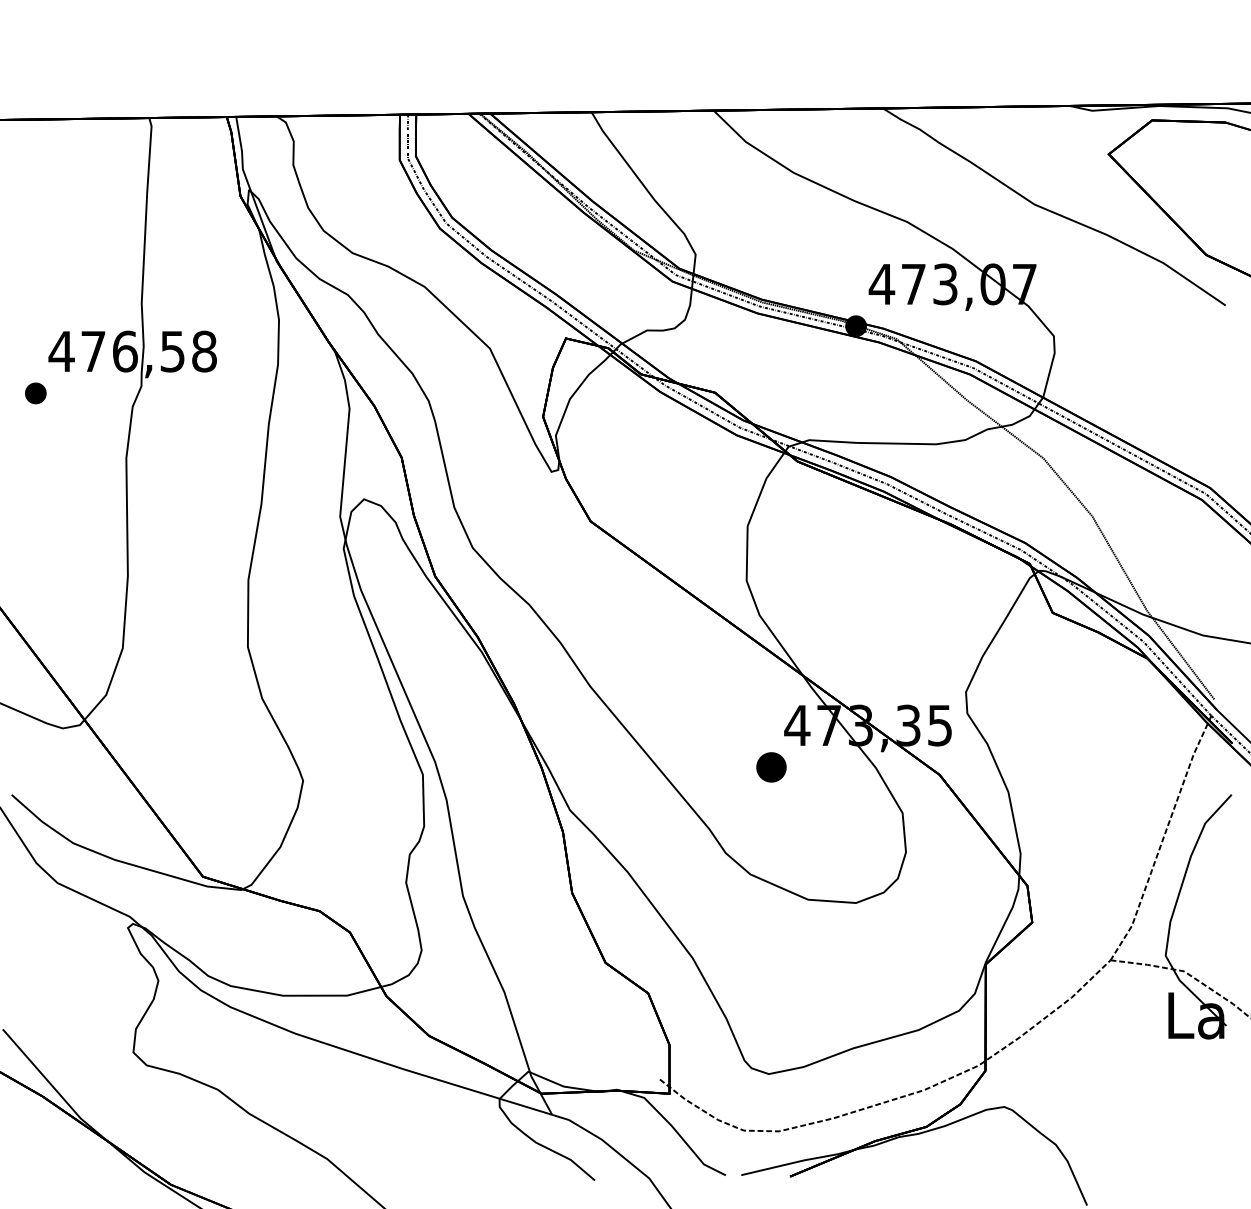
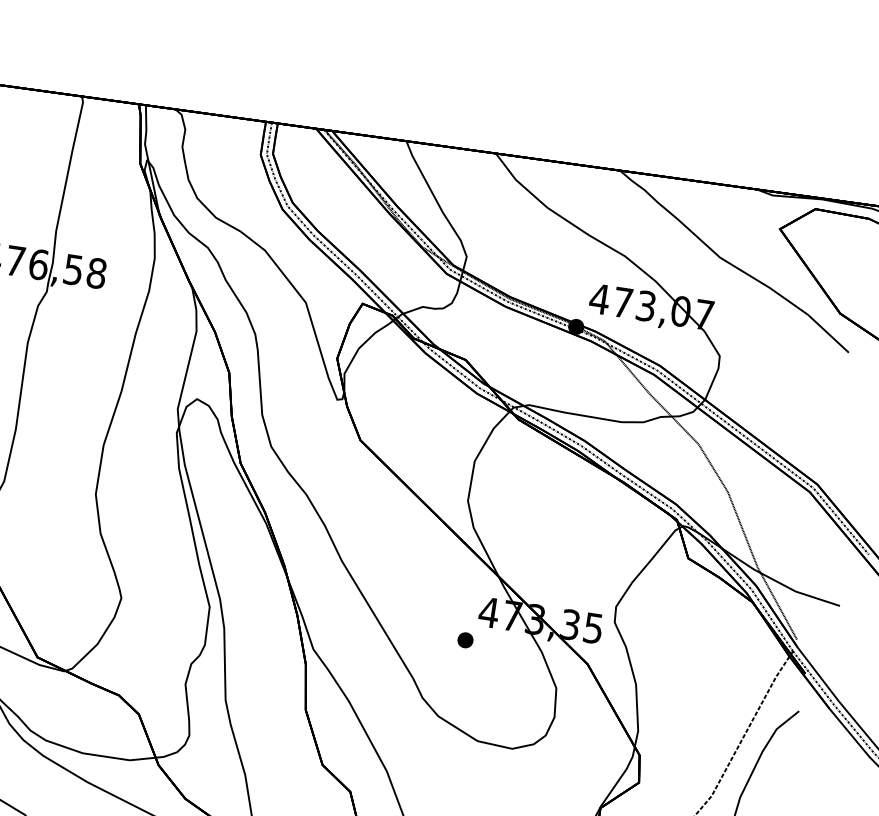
part: (771, 767) -> (465, 640), size x0.71

